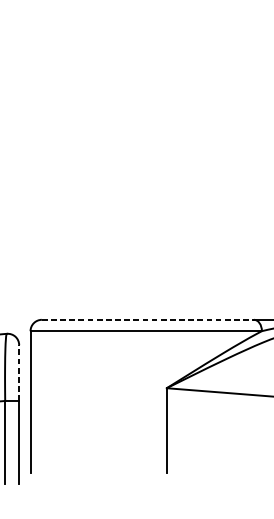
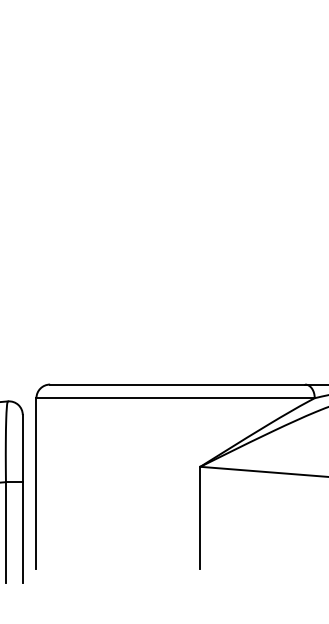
line: (147, 319) -> (177, 384), dashed -> solid
line: (18, 372) -> (22, 448), dashed -> solid

